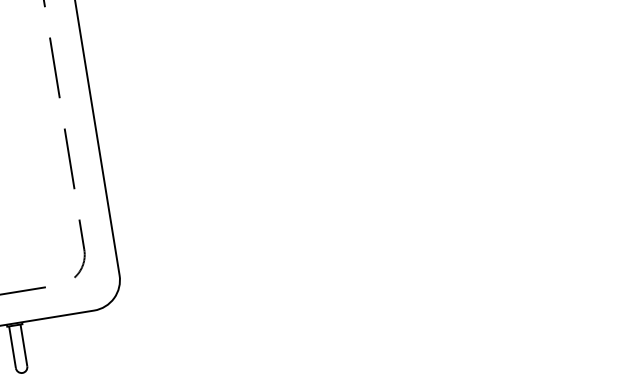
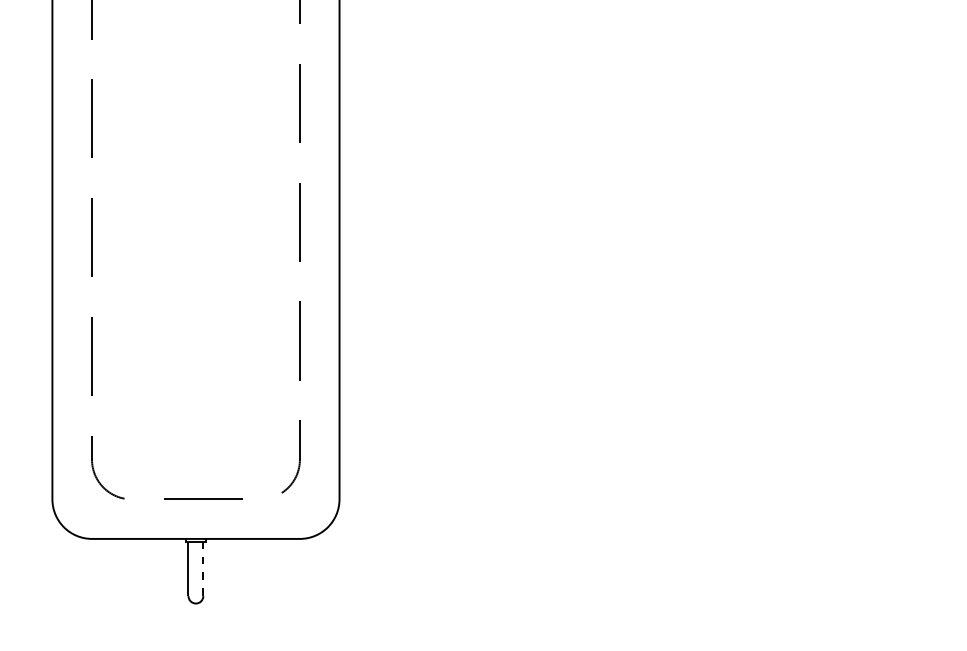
line: (23, 345) -> (203, 568), solid -> dashed

